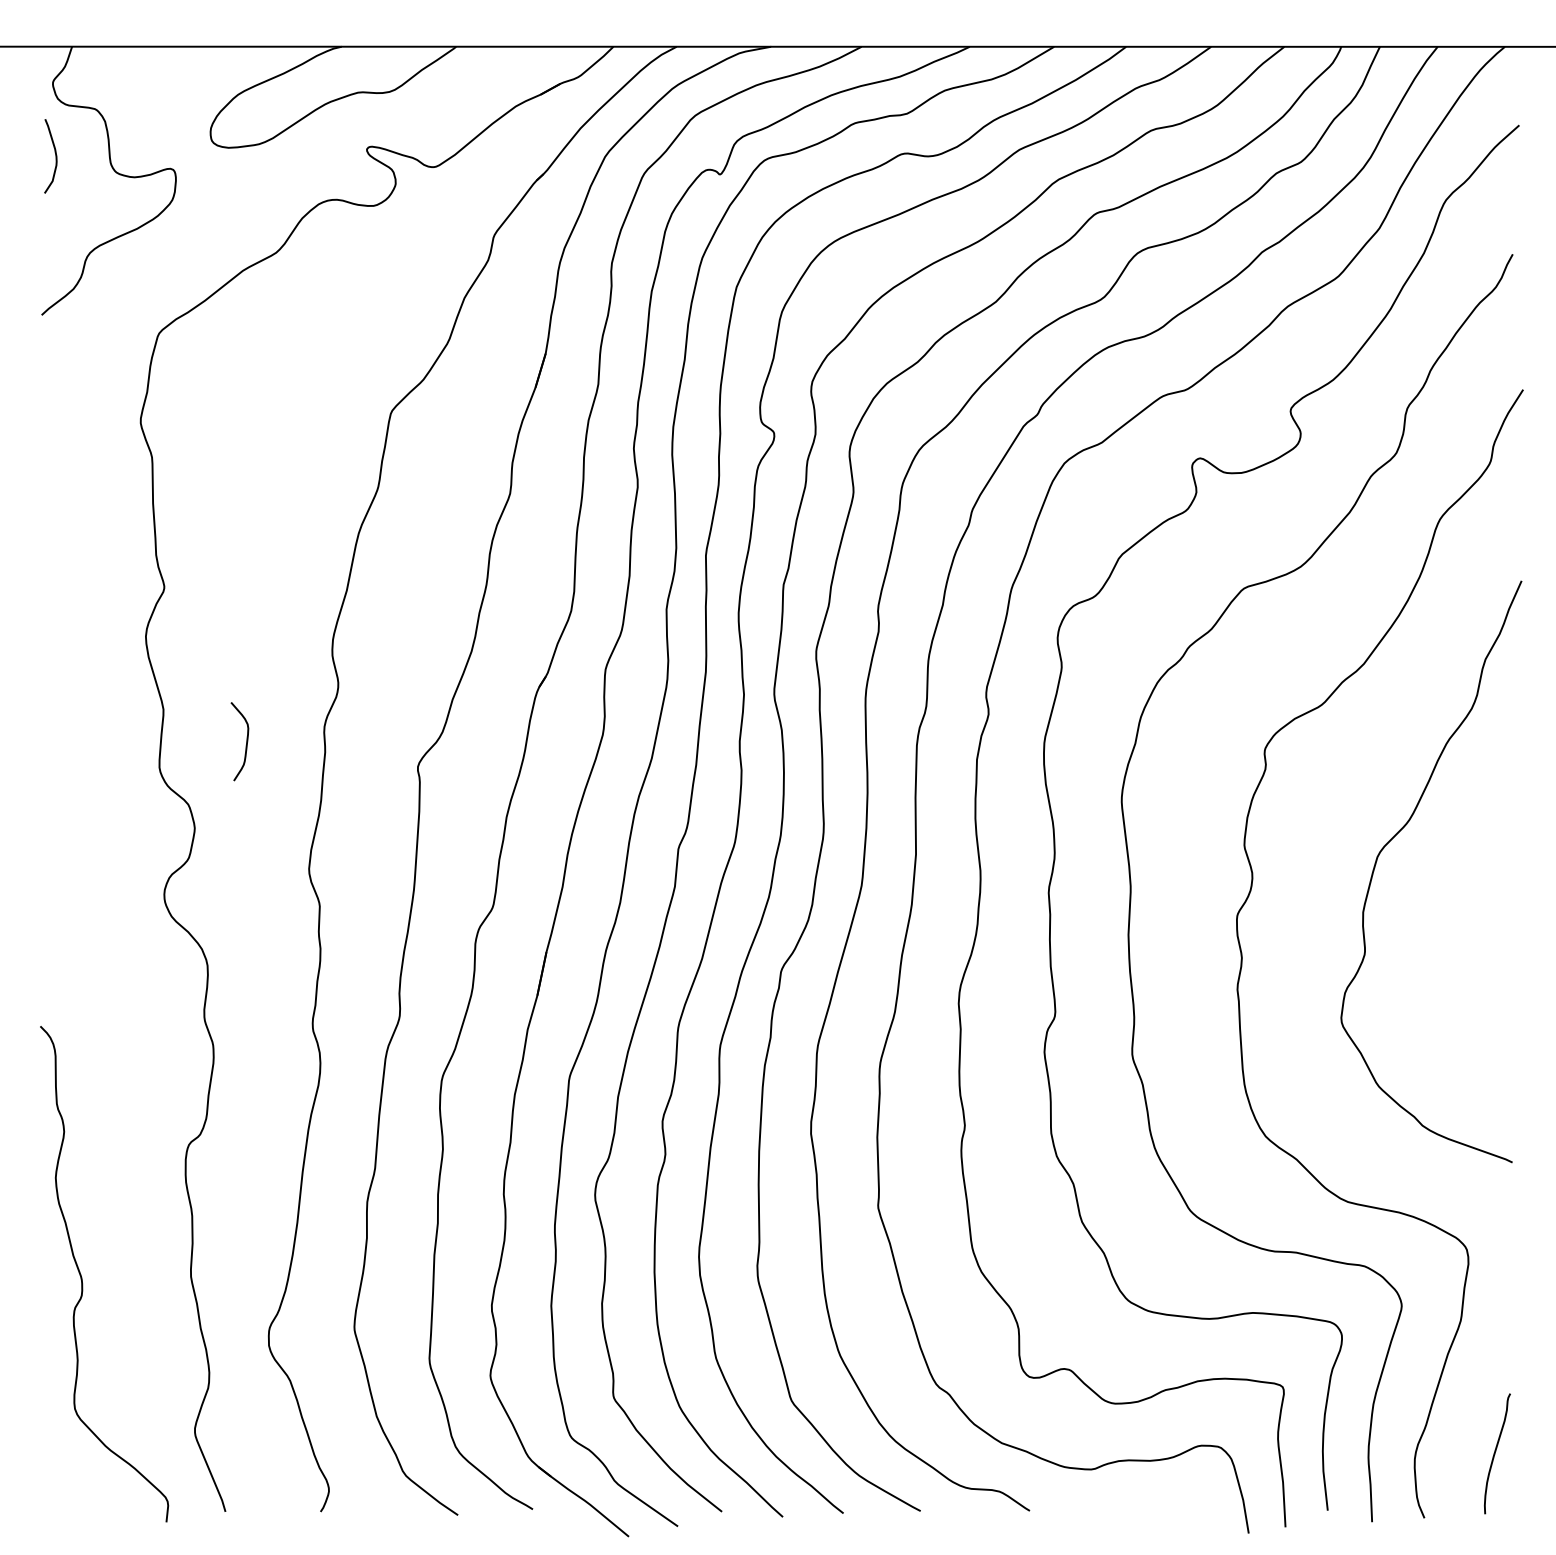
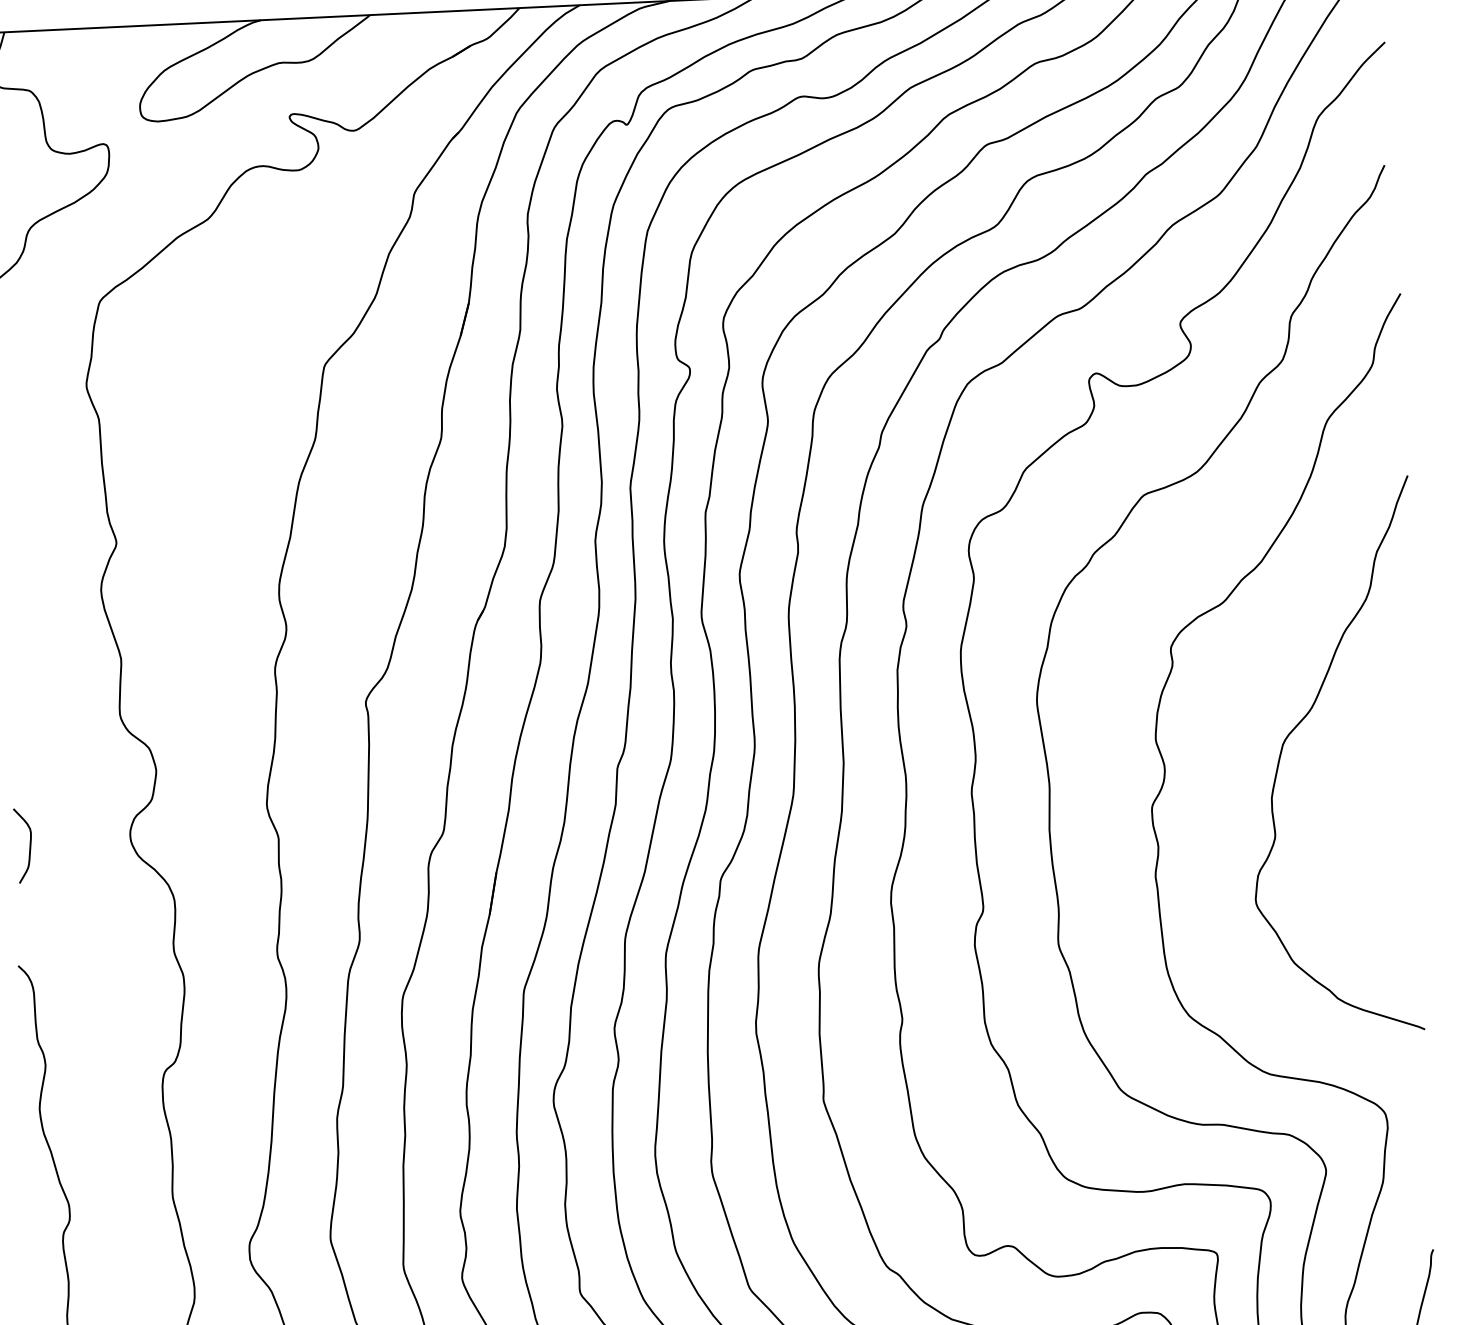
curve: (246, 741) -> (29, 845), moved

